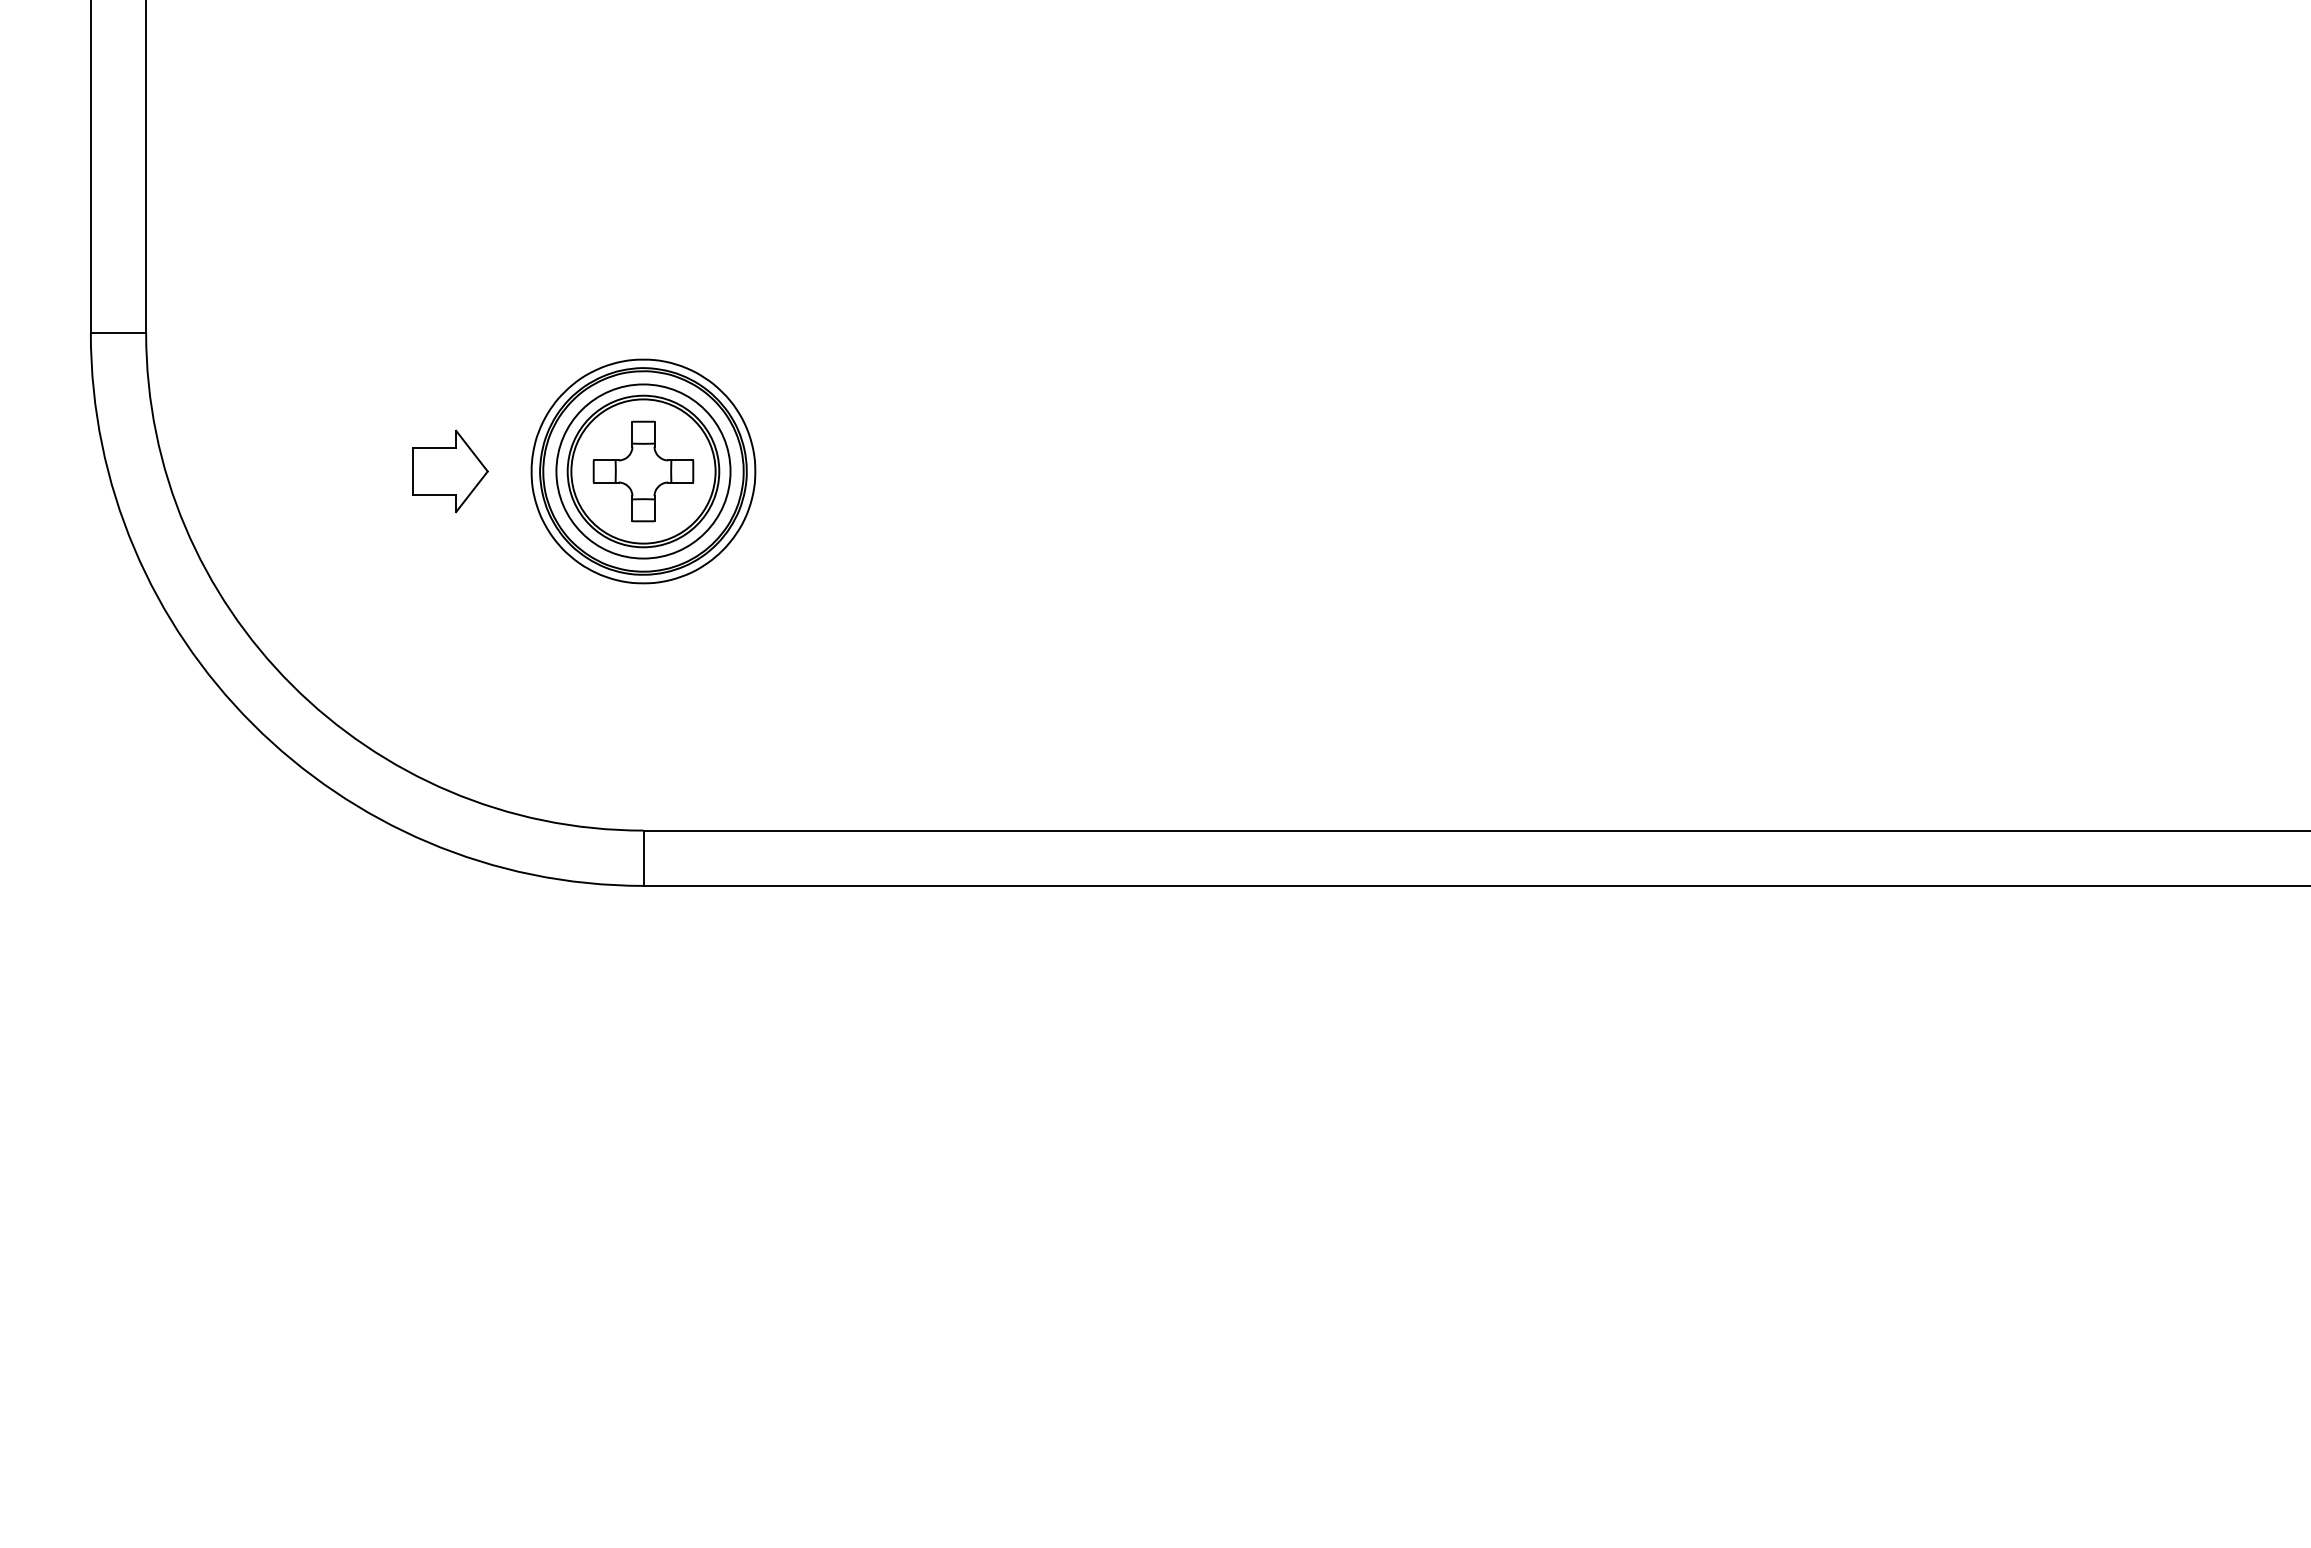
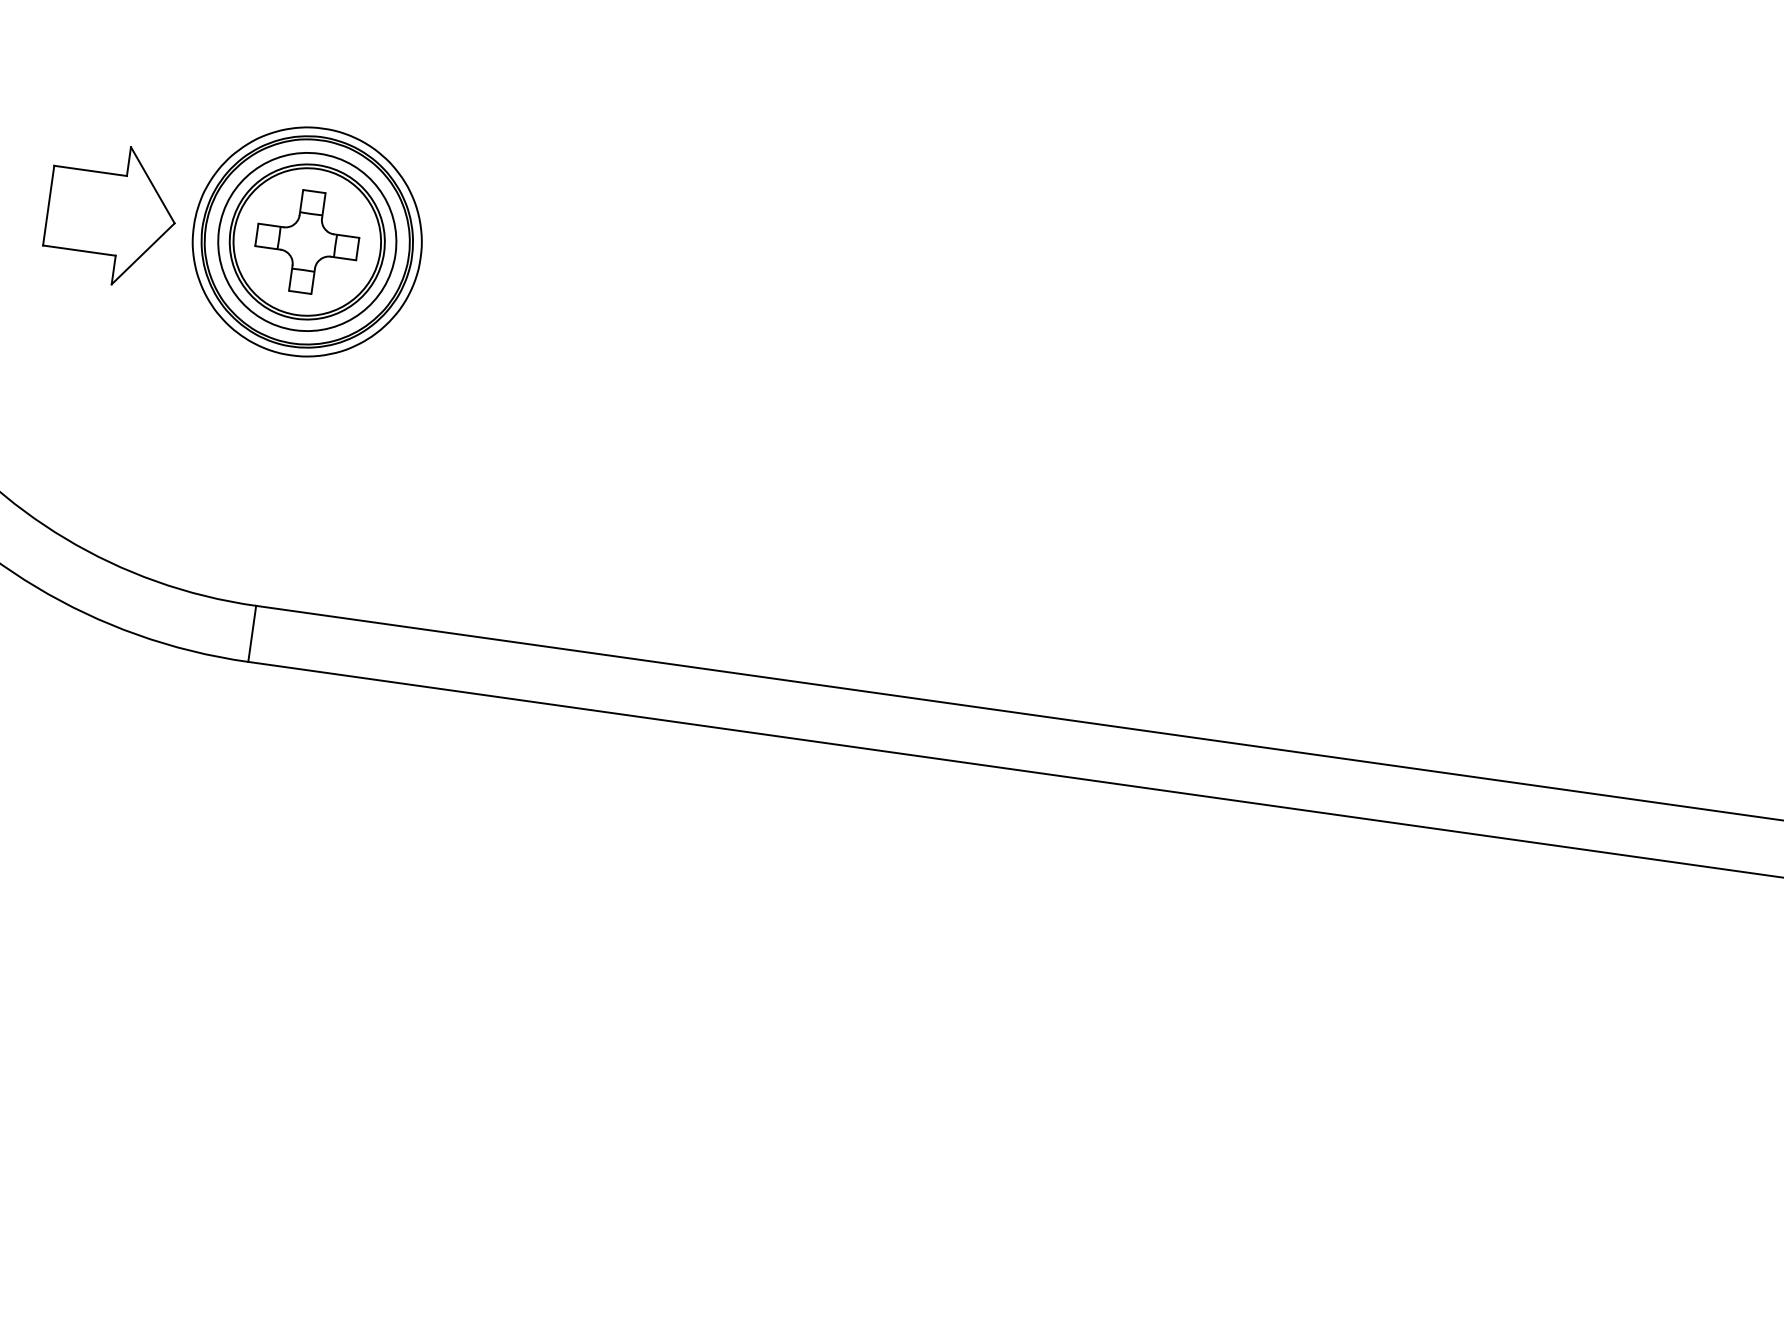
part: (450, 471) -> (111, 214), size x1.67

